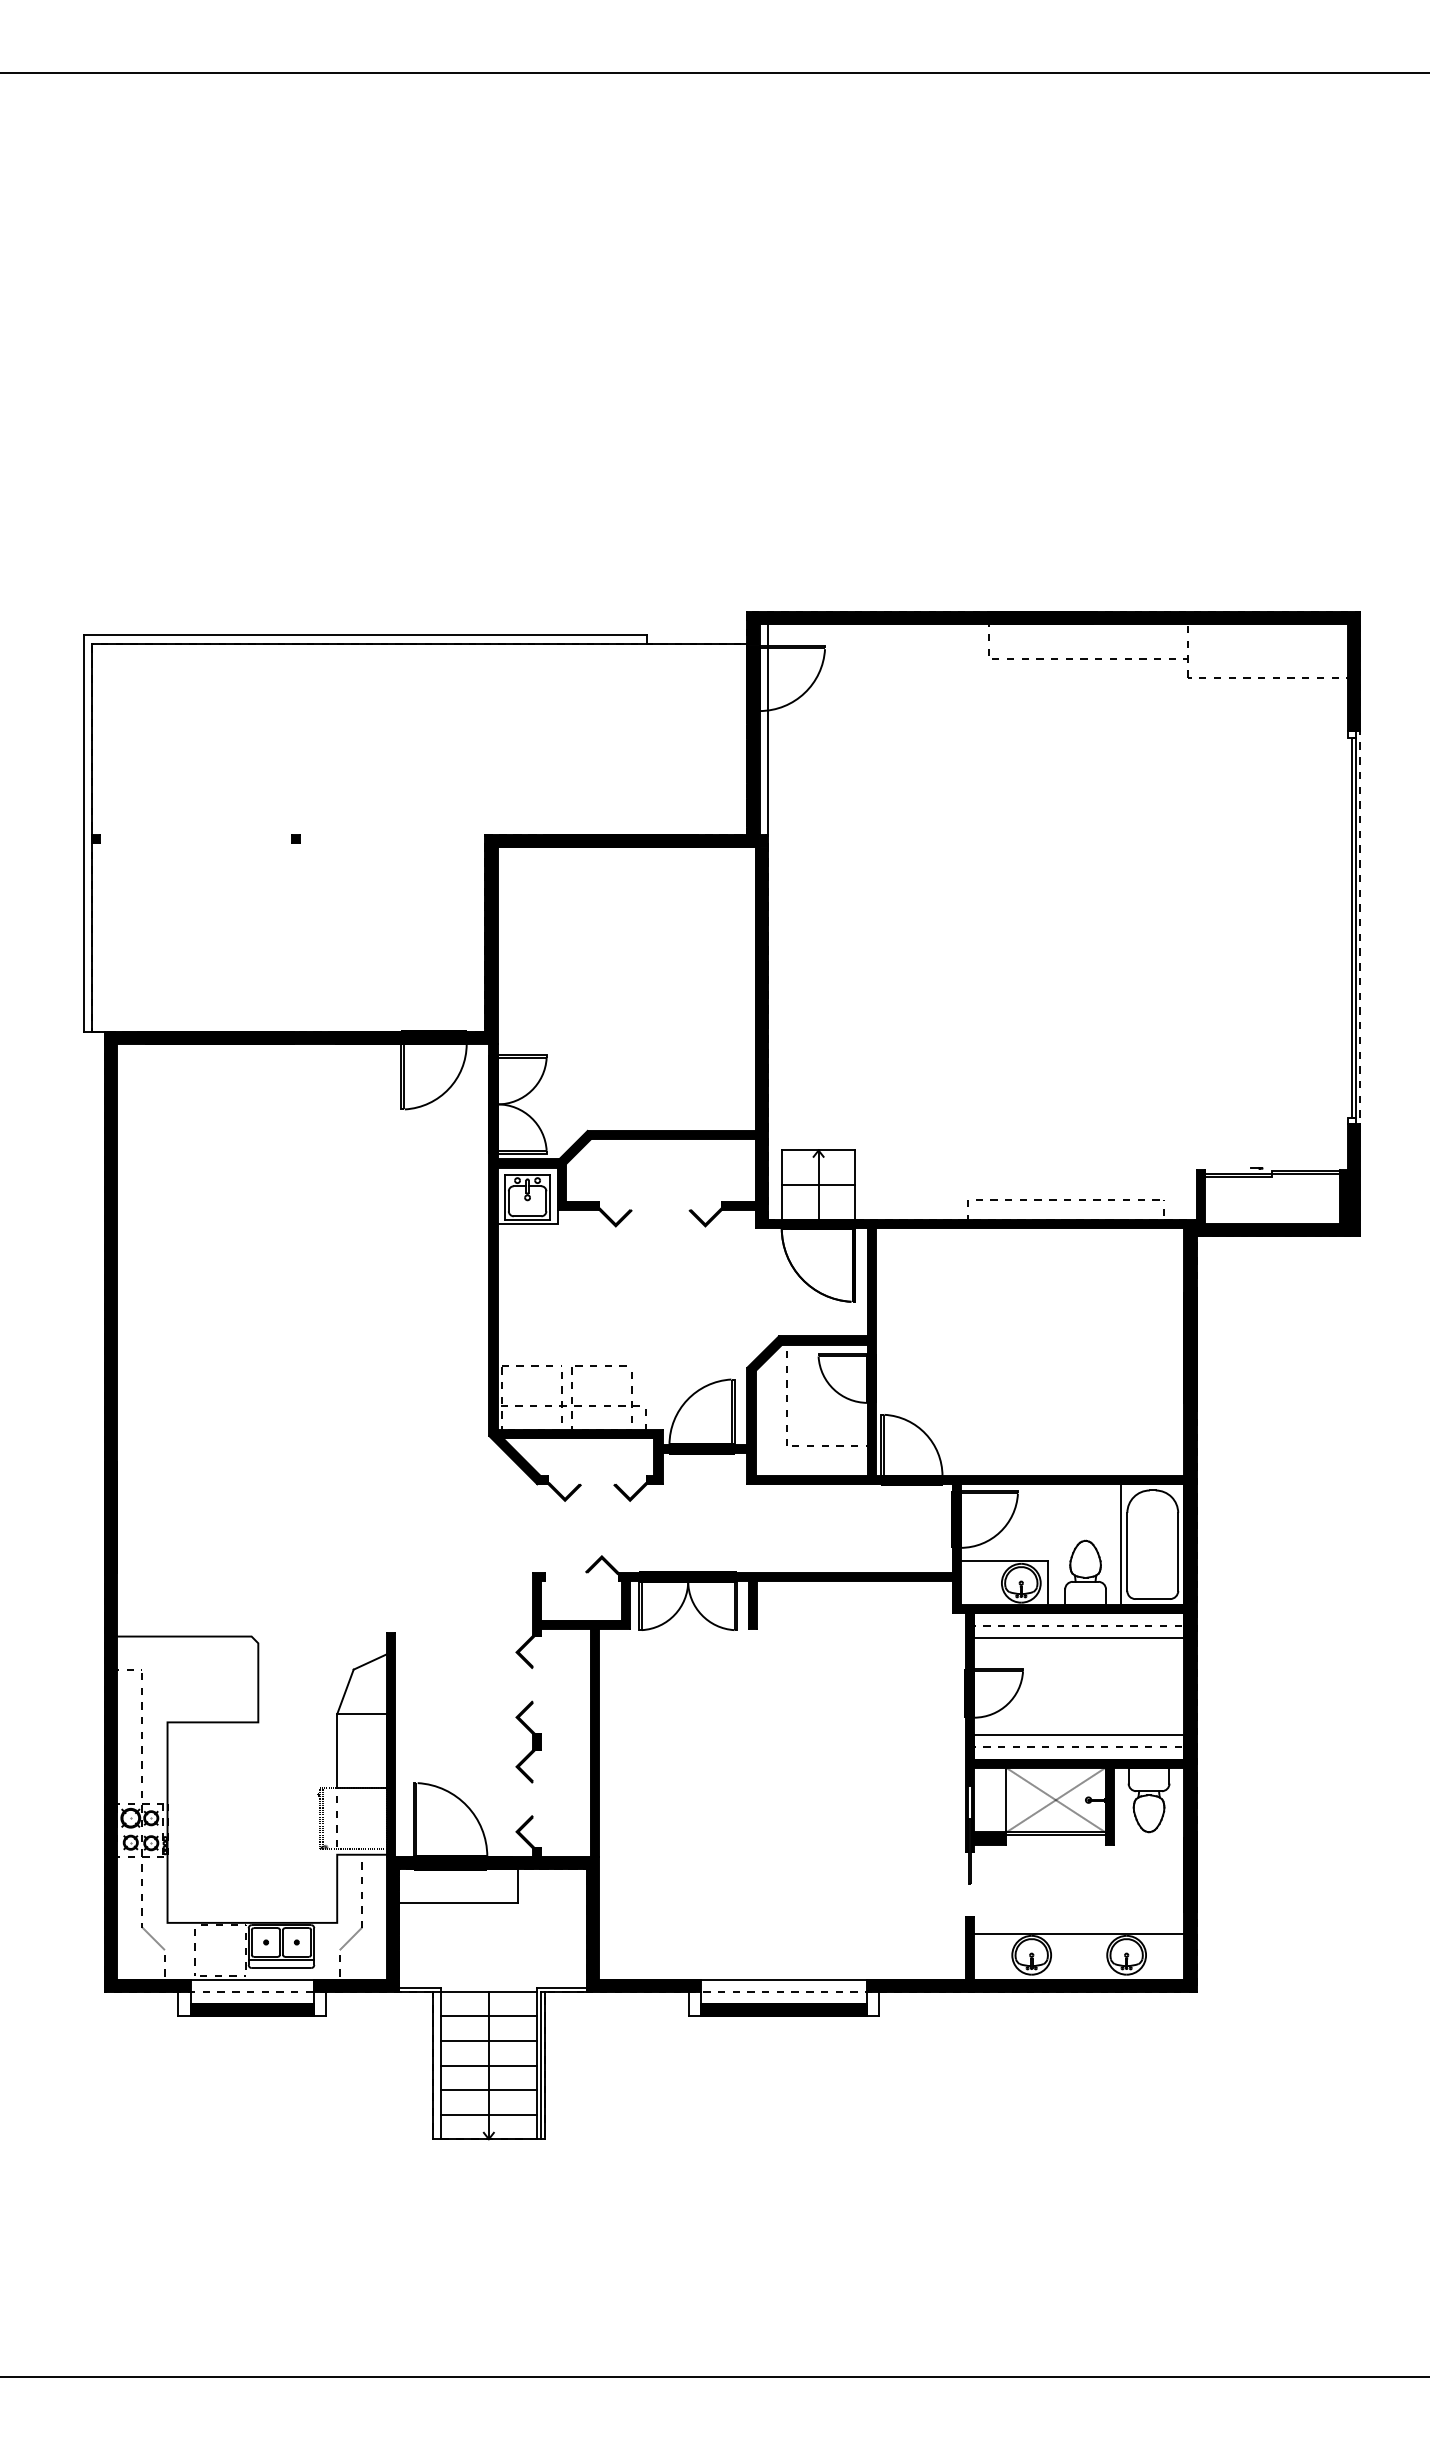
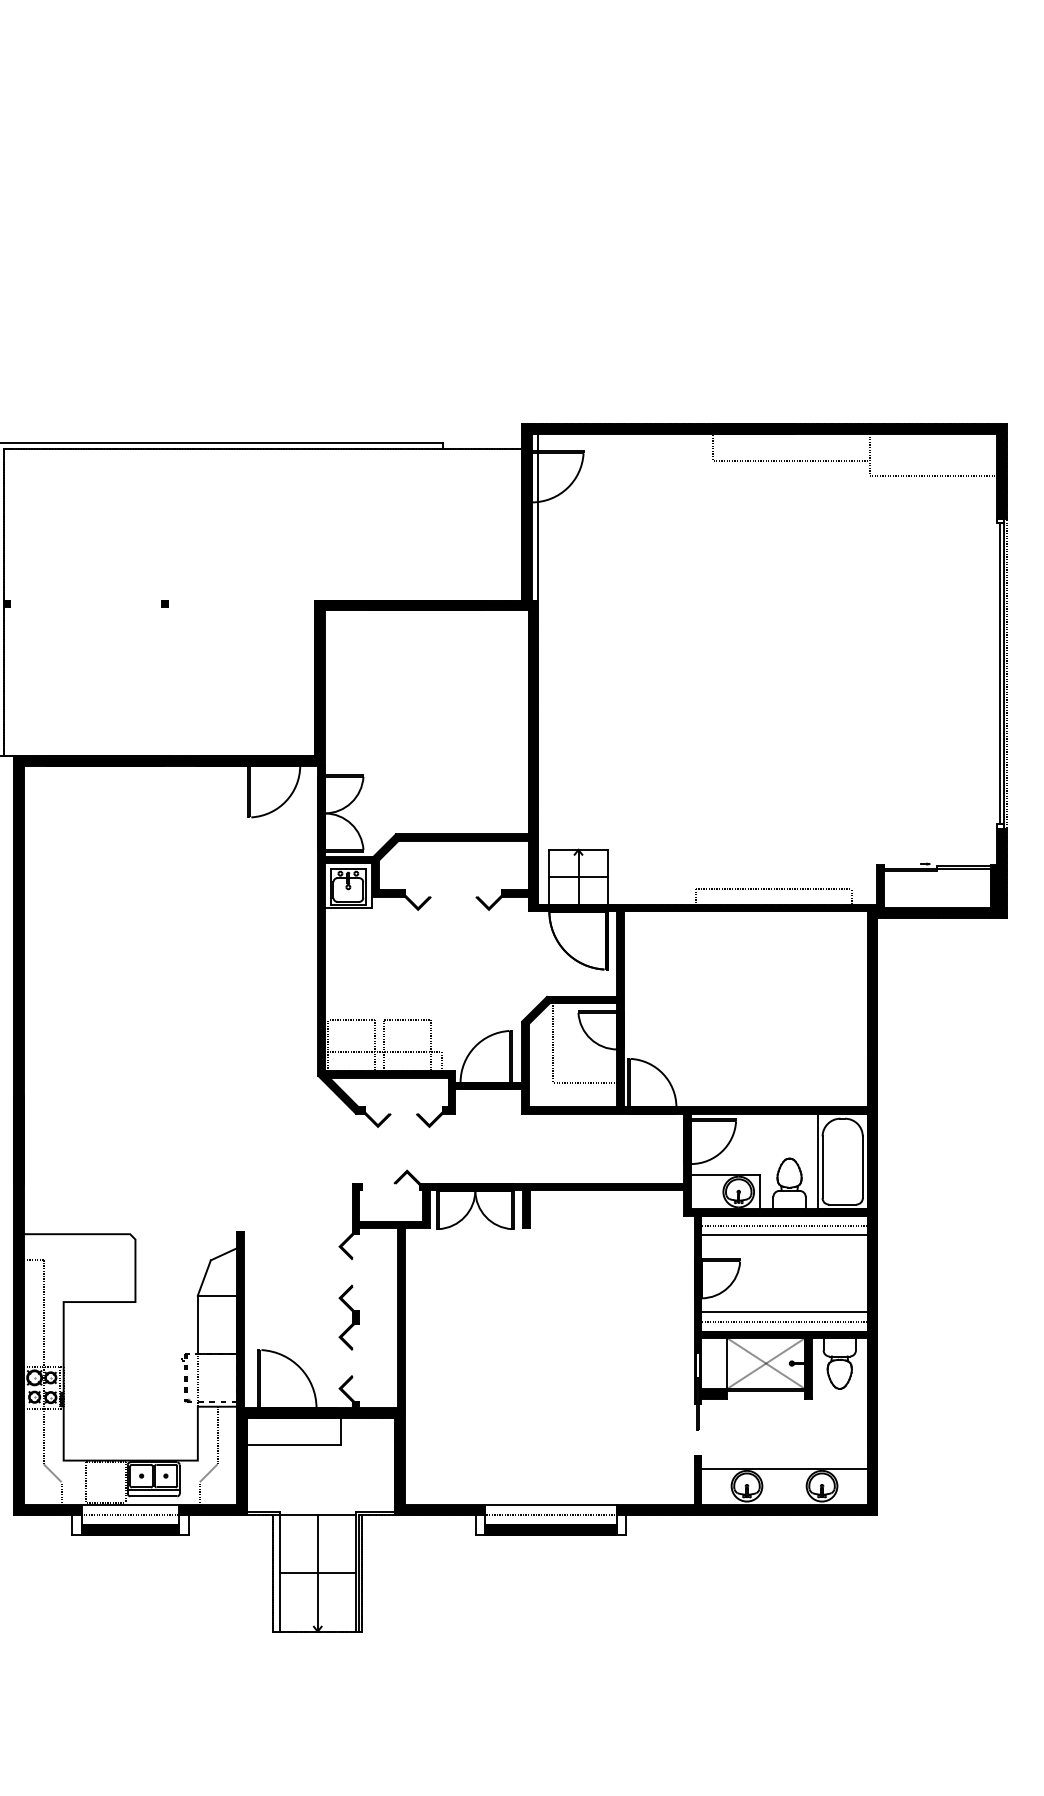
line: (488, 2016) -> (317, 1534), removed
line: (488, 2040) -> (317, 1553), removed
line: (488, 2090) -> (317, 1593), removed
line: (488, 2114) -> (317, 1612), removed

